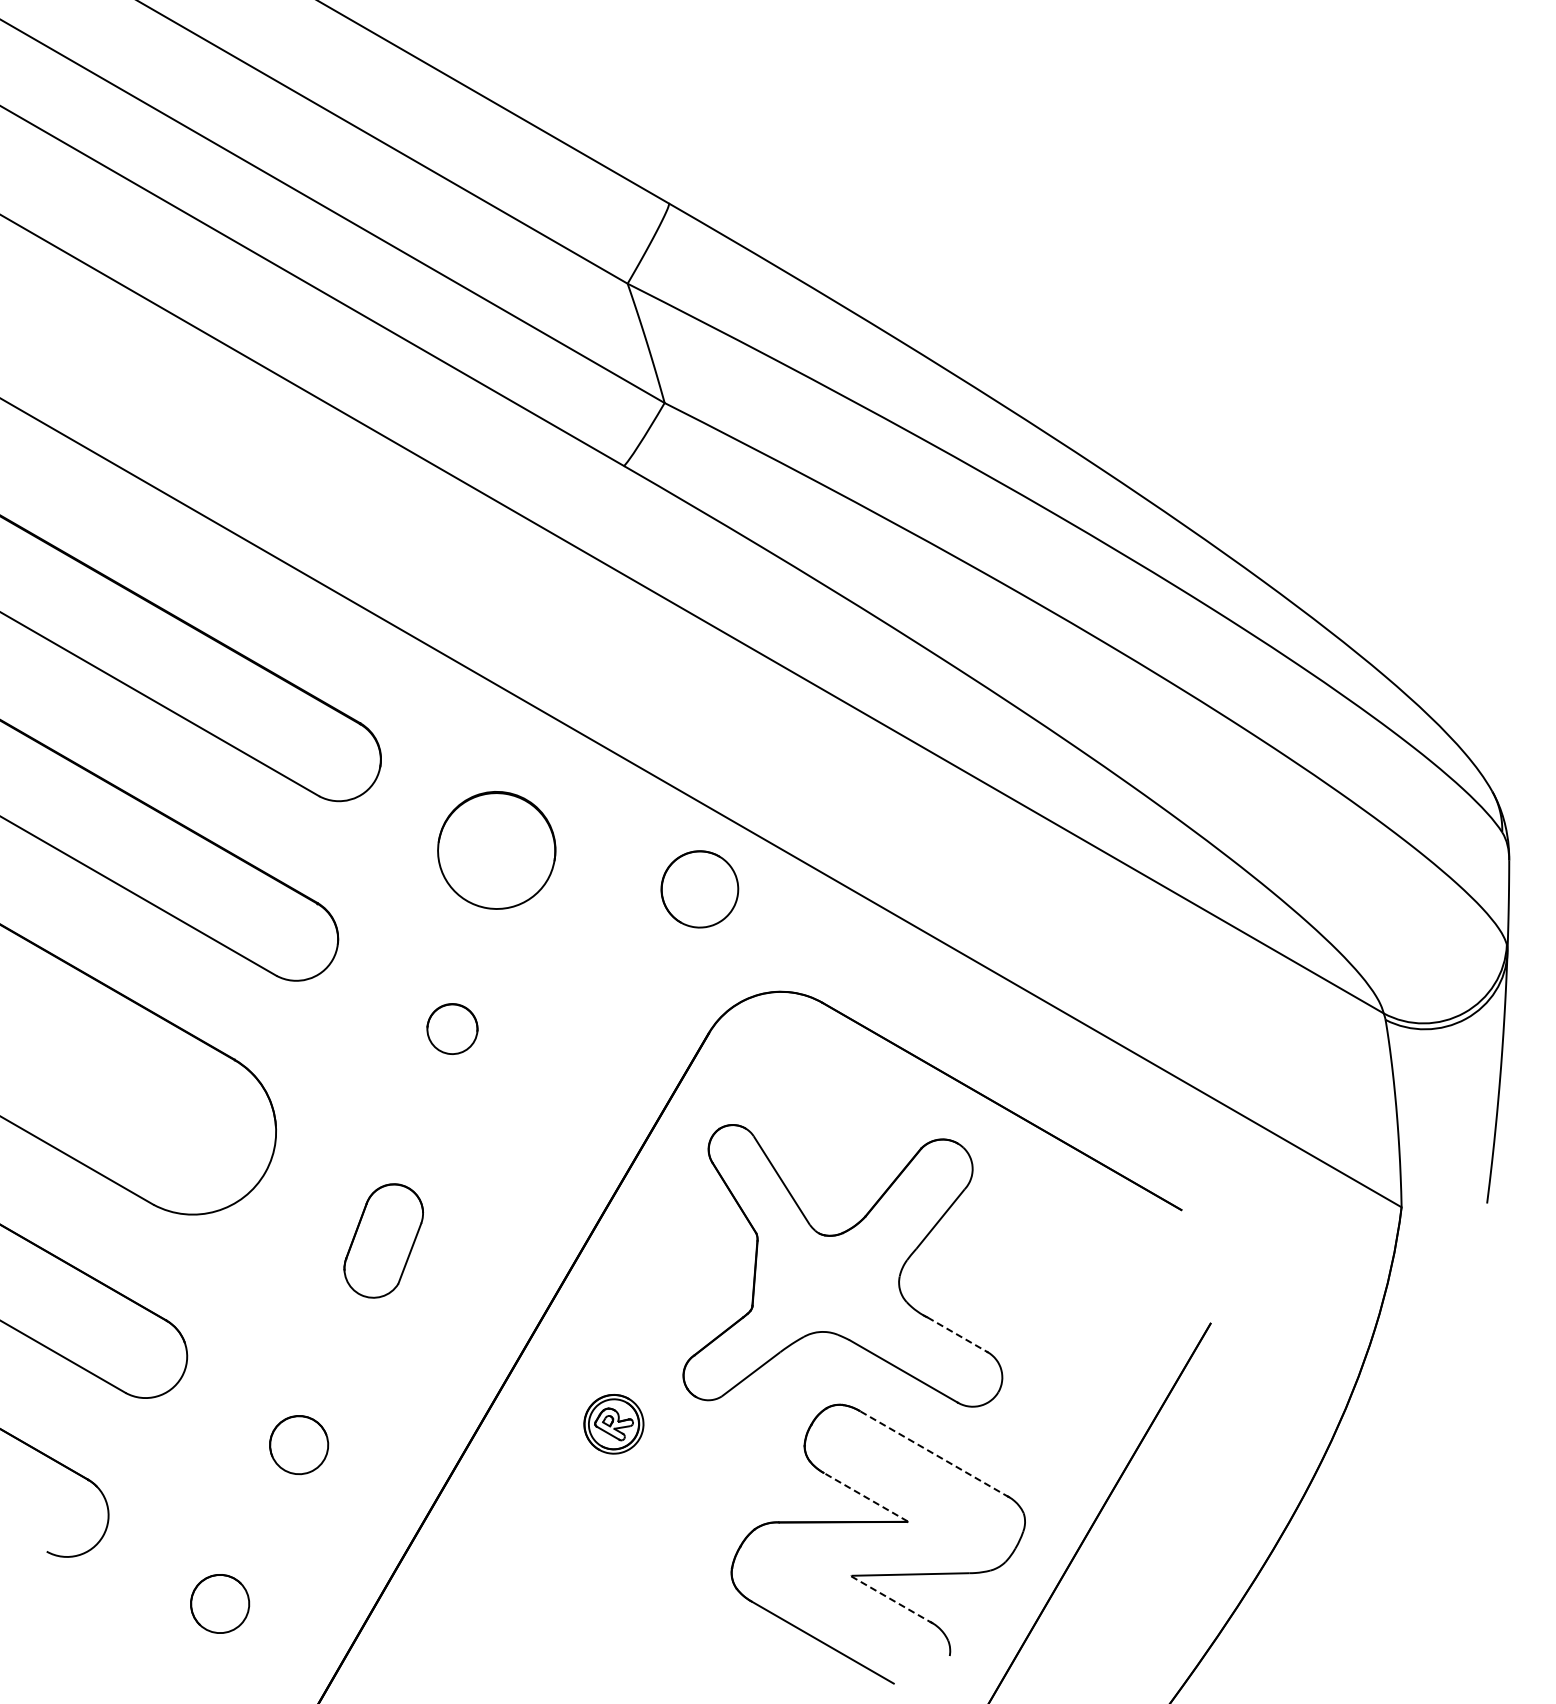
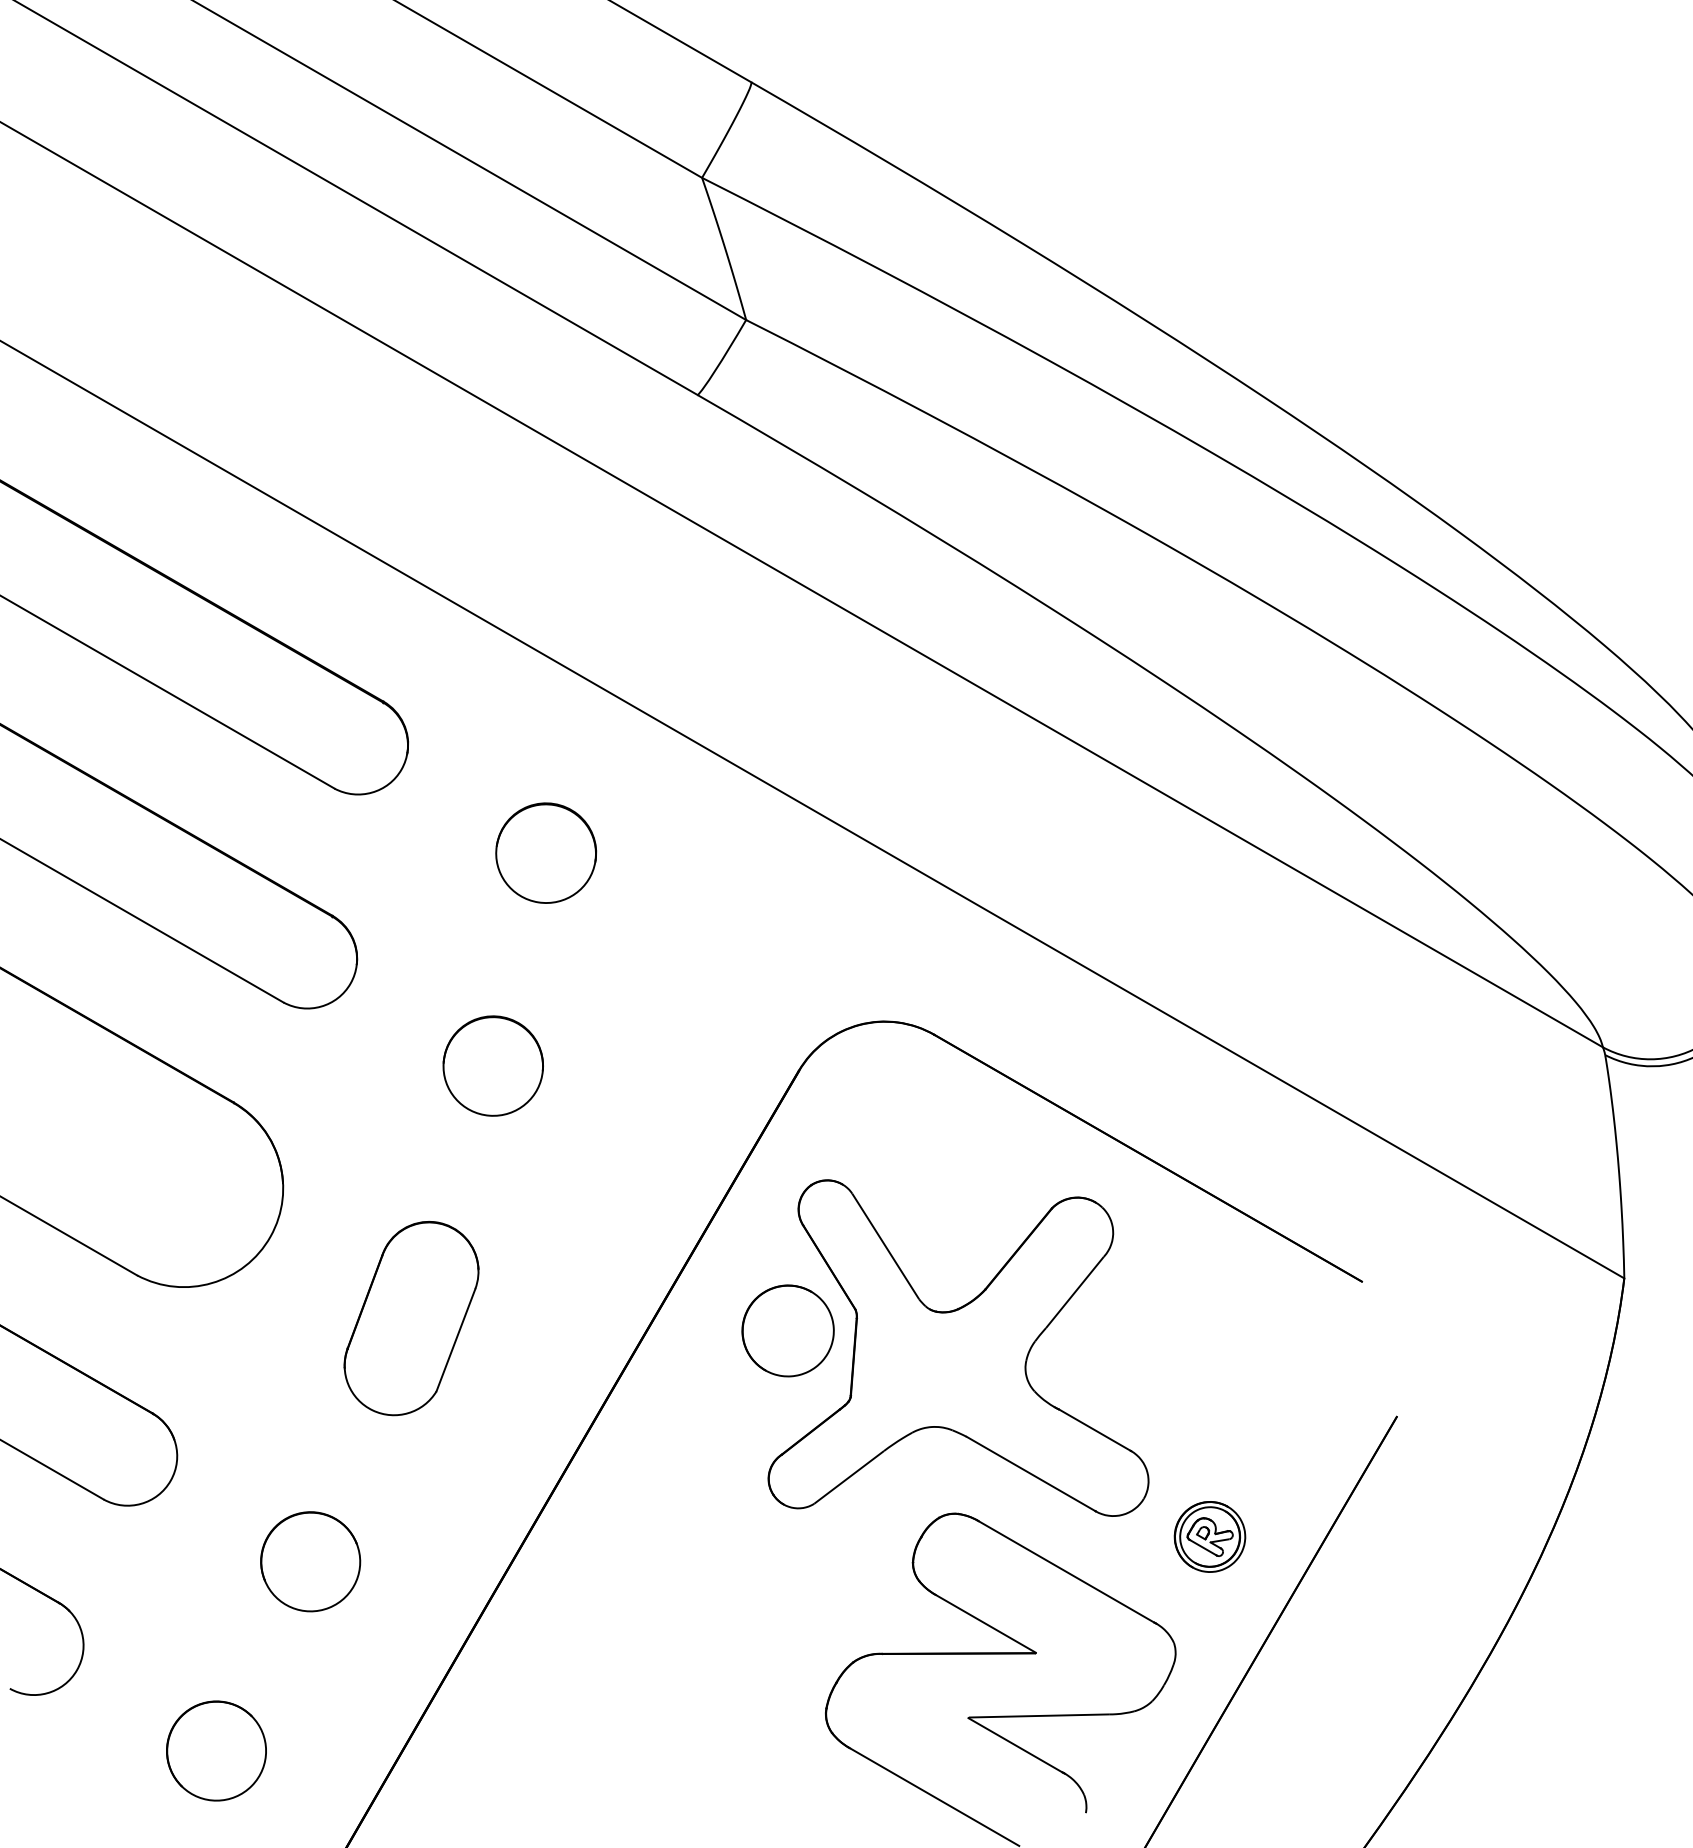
part: (496, 850) -> (545, 853), size x0.71
part: (699, 889) -> (787, 1331), moved
part: (452, 1028) -> (493, 1065), size x1.67
part: (383, 1240) -> (411, 1317), size x1.43
line: (957, 1334) -> (1095, 1429), dashed -> solid
part: (613, 1424) -> (1209, 1537), moved
part: (298, 1444) -> (309, 1561), size x1.43
line: (933, 1453) -> (1066, 1571), dashed -> solid
line: (865, 1497) -> (985, 1624), dashed -> solid
line: (890, 1599) -> (1015, 1745), dashed -> solid
part: (219, 1603) -> (215, 1750), size x1.43

